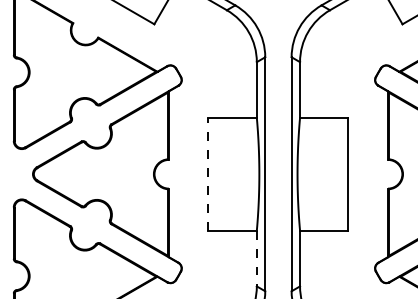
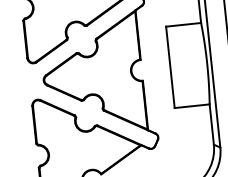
line: (208, 173) -> (170, 66), dashed -> solid
line: (256, 258) -> (211, 124), dashed -> solid

